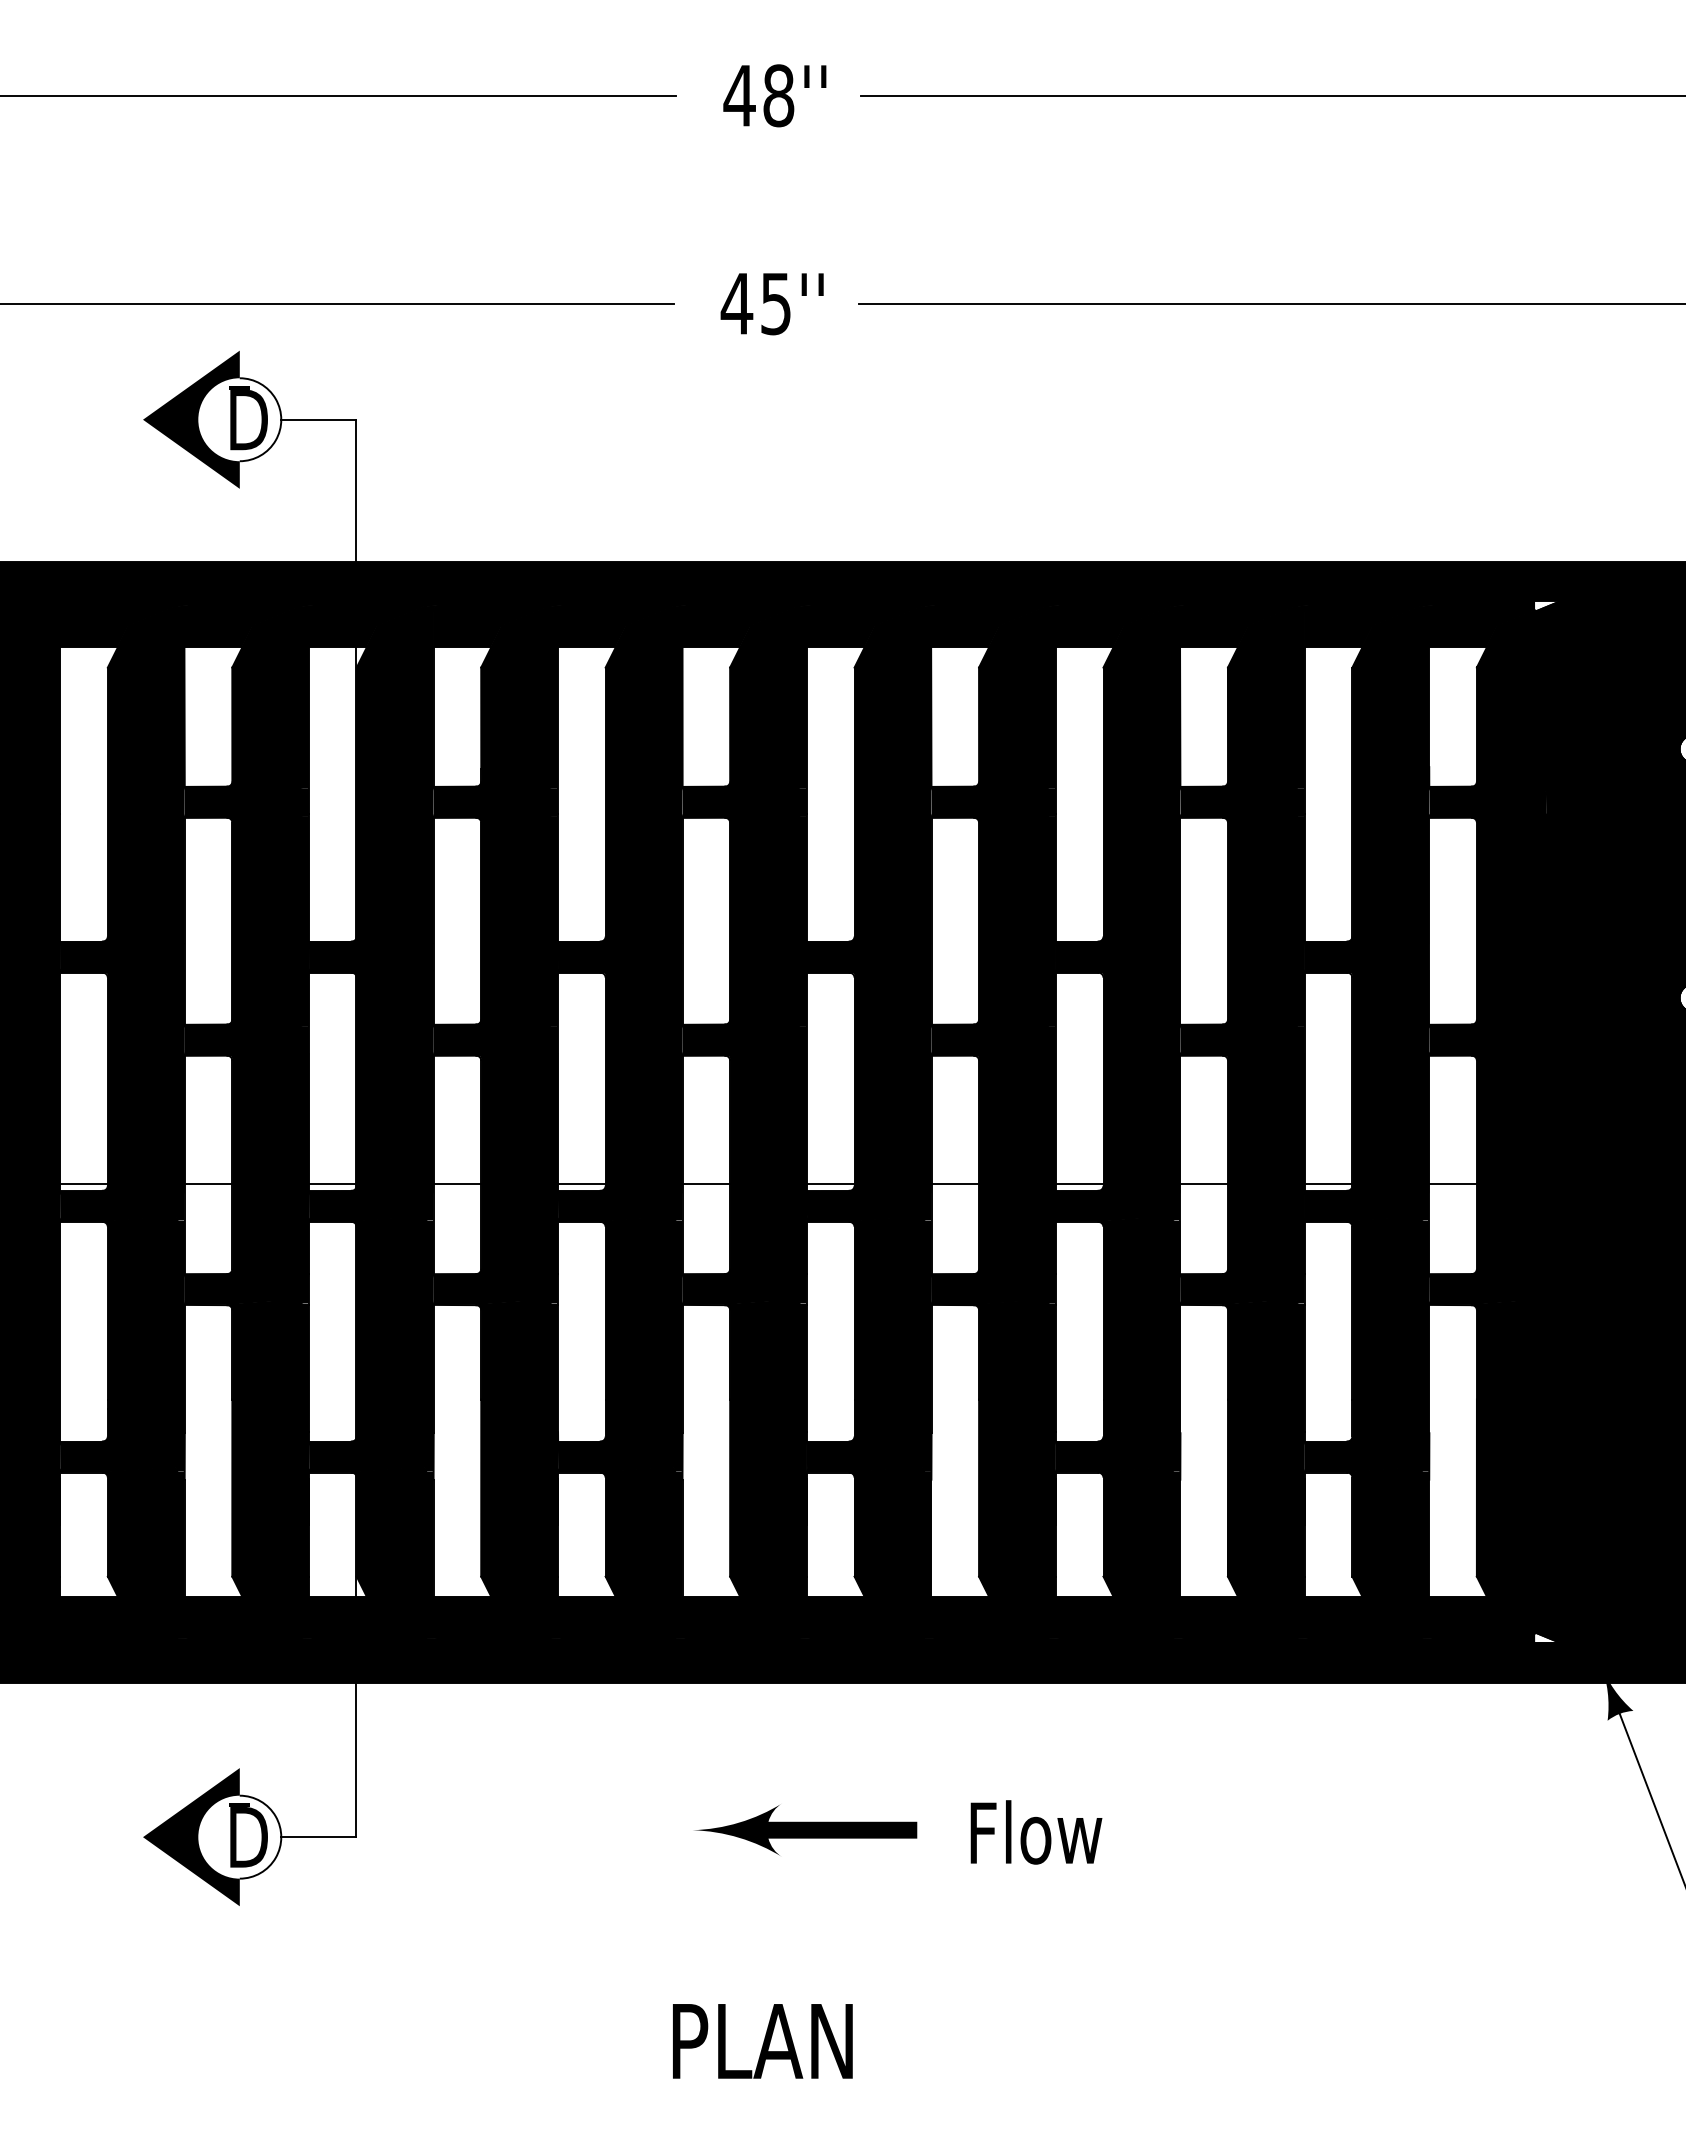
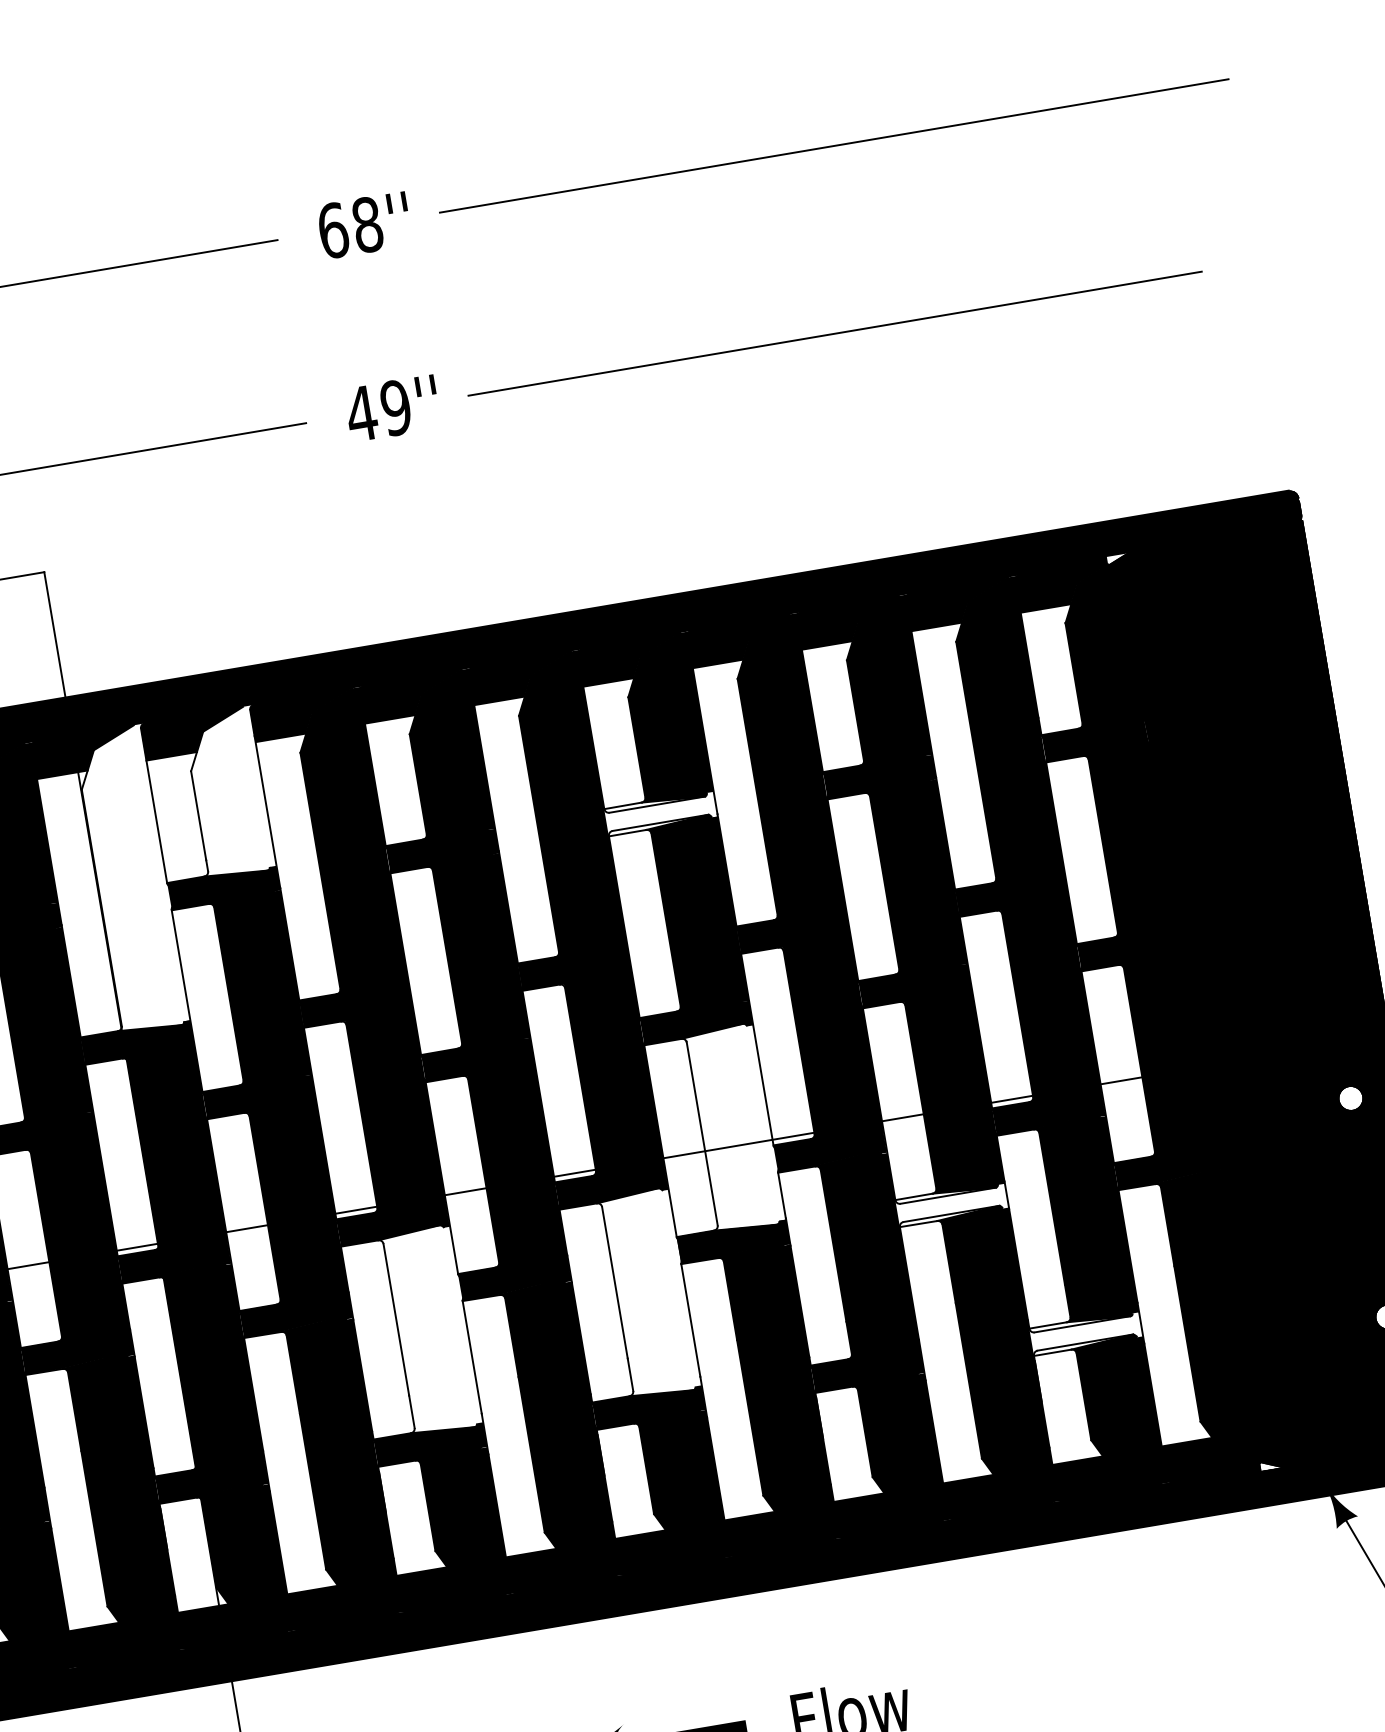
text: (739, 95) -> (332, 230), 48'' -> 68''
text: (775, 303) -> (395, 407), 45'' -> 49''
fill: (519, 698) -> (229, 792), removed
fill: (394, 775) -> (131, 878), removed
fill: (993, 801) -> (660, 812), removed
fill: (1015, 1164) -> (734, 1128), removed
fill: (1242, 1288) -> (951, 1203), removed
fill: (641, 1331) -> (430, 1330), removed
fill: (890, 1331) -> (649, 1293), removed
fill: (1366, 1456) -> (1085, 1332), removed

